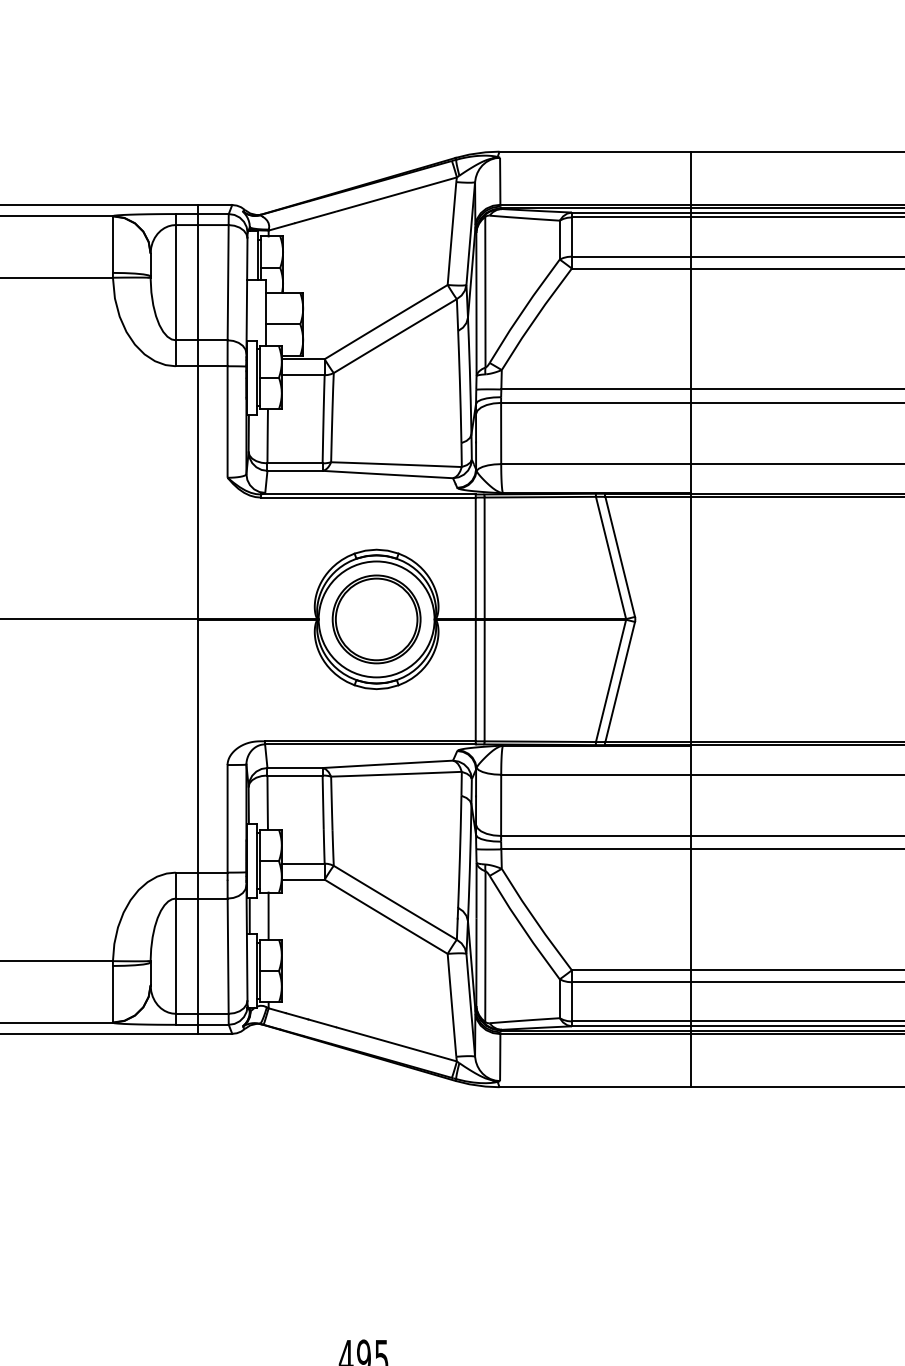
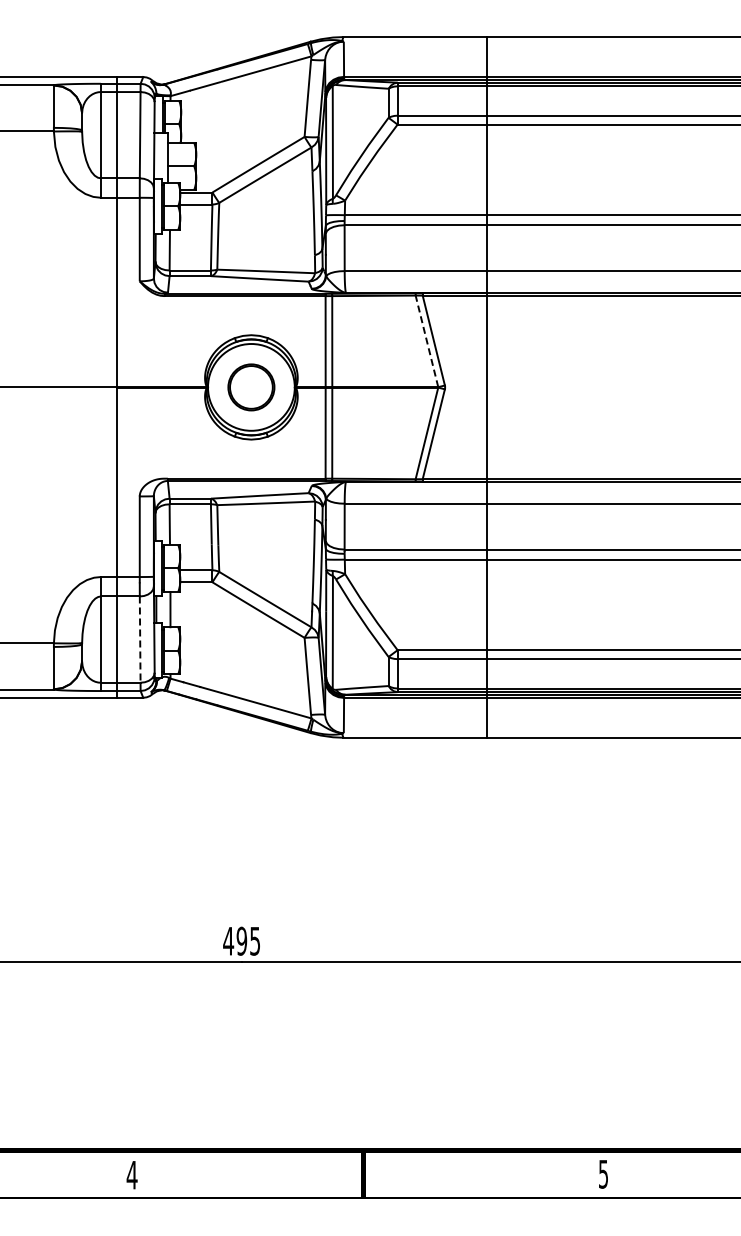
line: (610, 556) -> (426, 340), solid -> dashed
part: (376, 619) -> (251, 387), size x0.7
line: (228, 957) -> (140, 640), solid -> dashed

